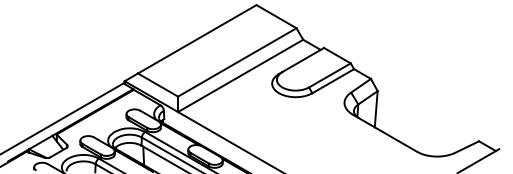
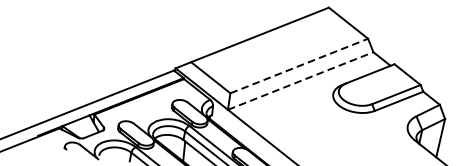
line: (237, 62) -> (299, 66), solid -> dashed
line: (241, 75) -> (301, 80), solid -> dashed

